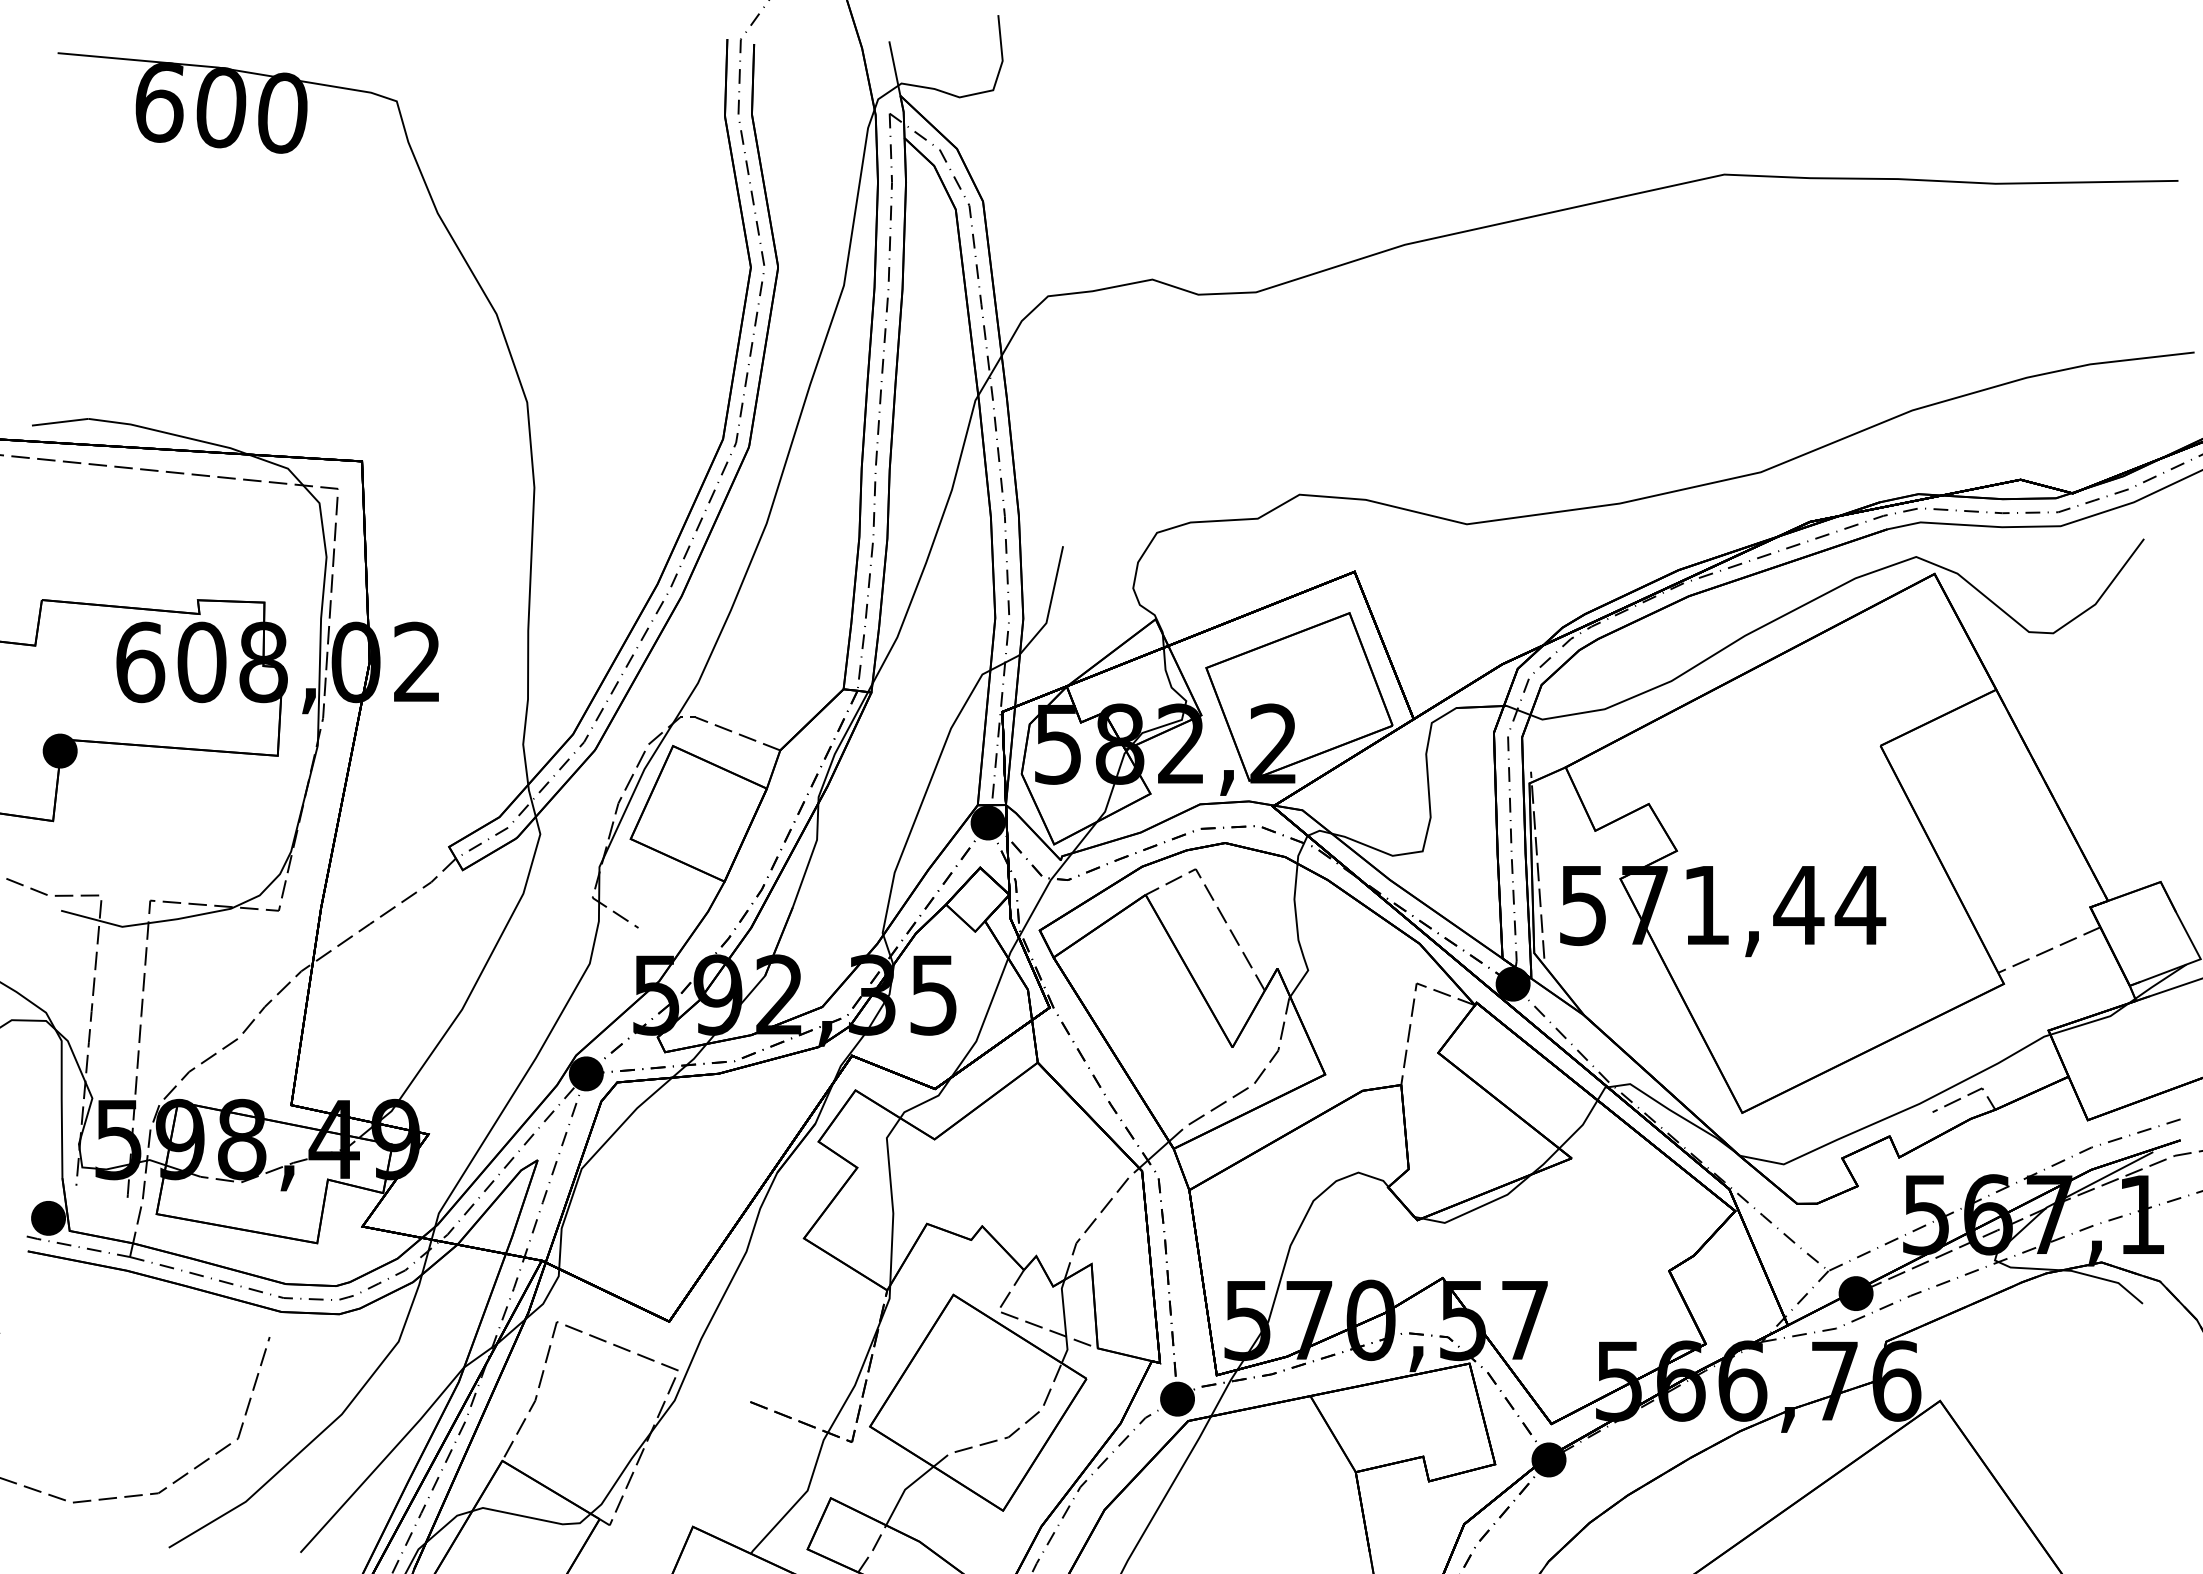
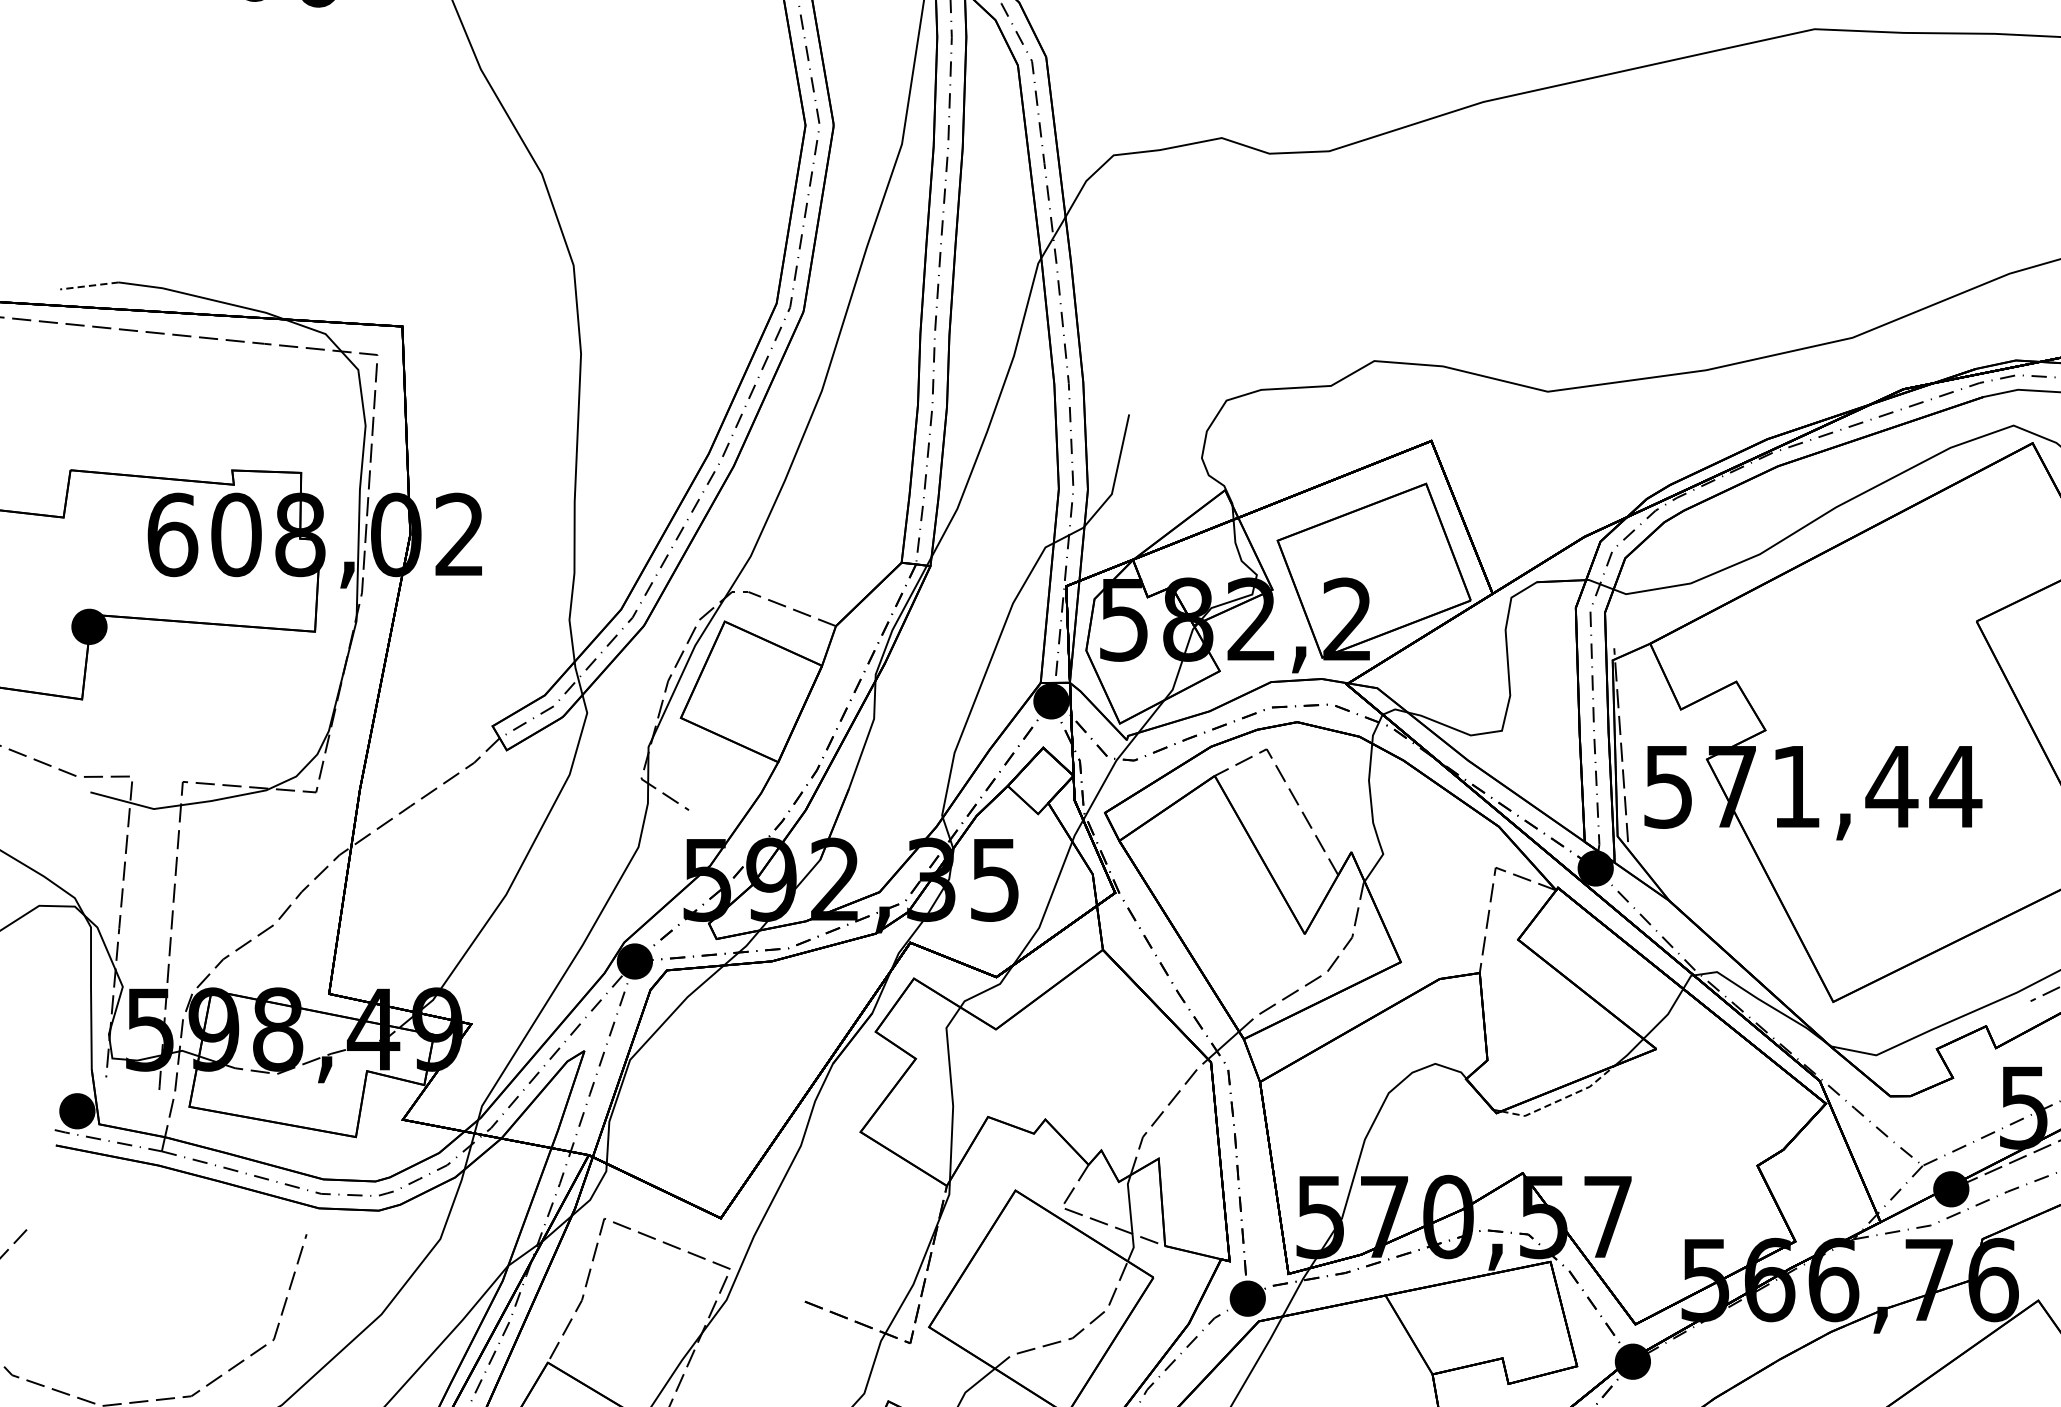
line: (59, 422) -> (88, 286), solid -> dashed
line: (1480, 1206) -> (1561, 1098), solid -> dashed

